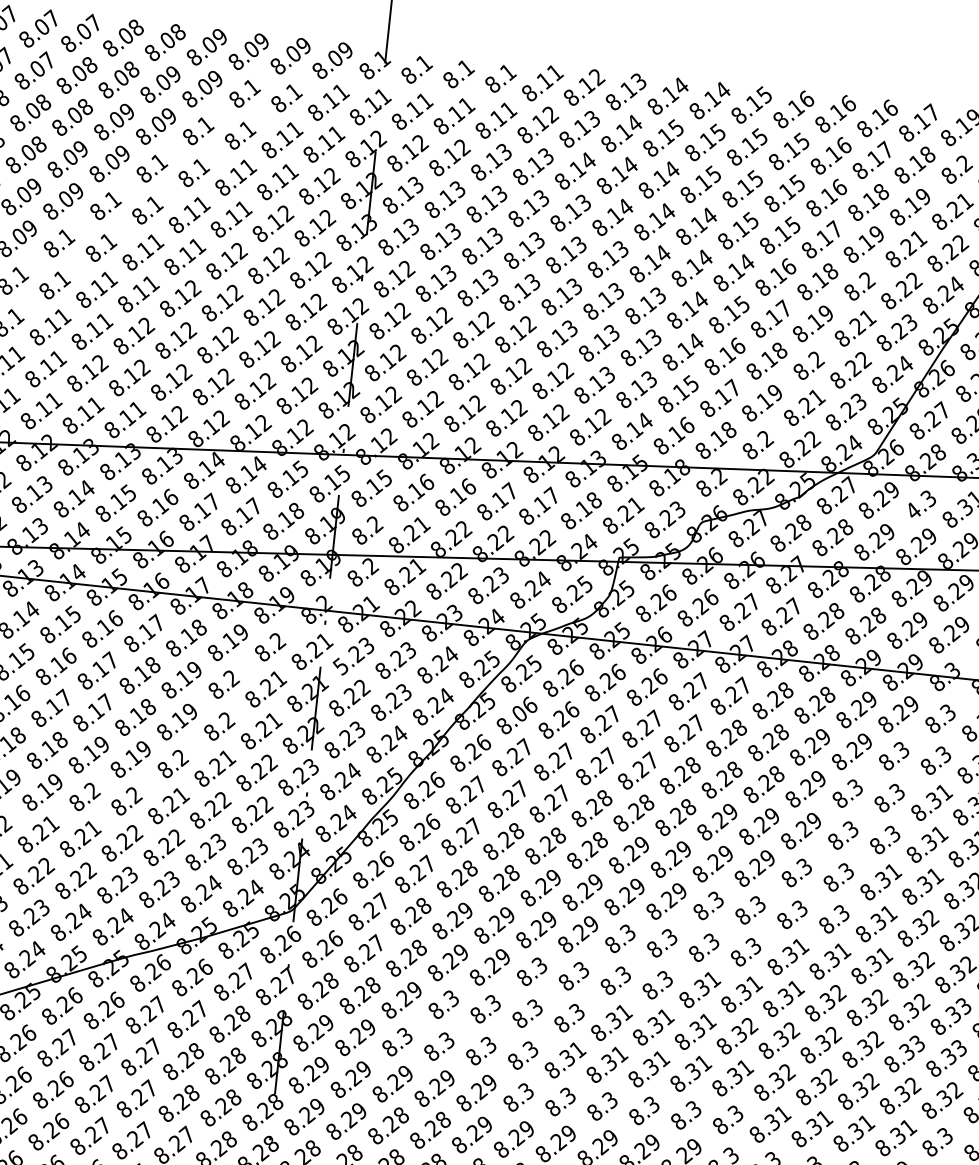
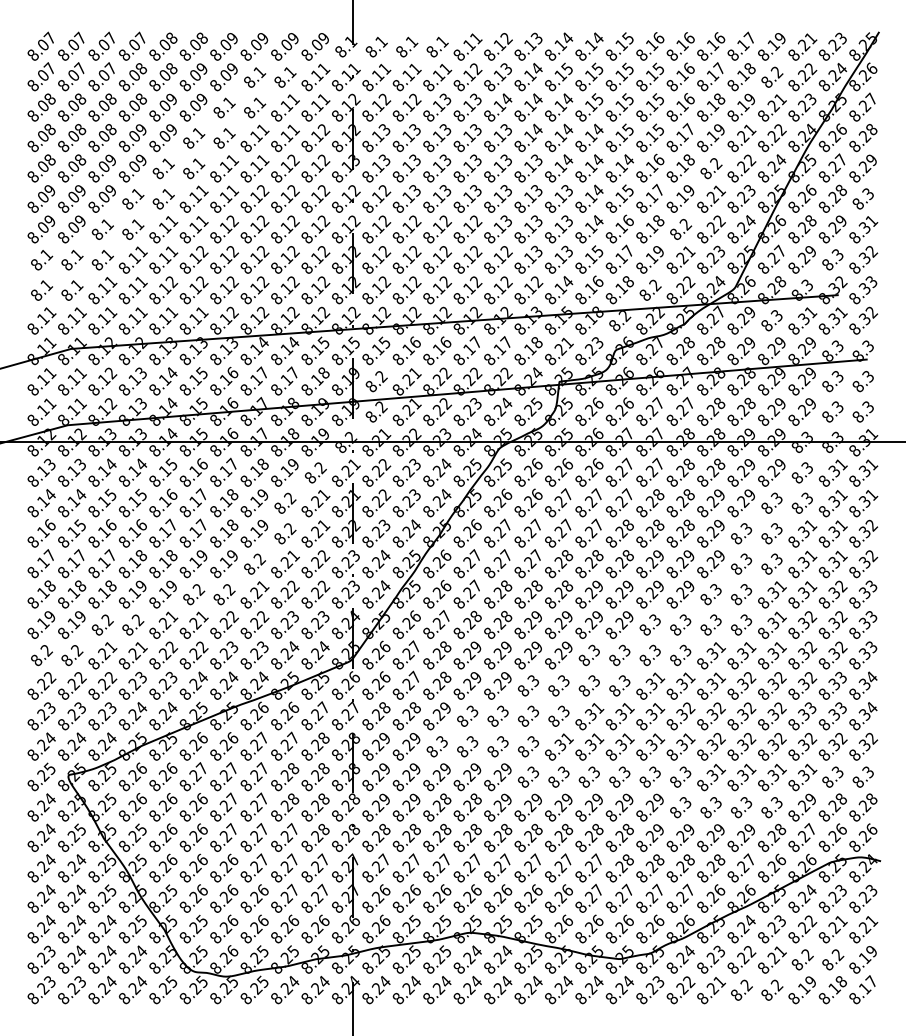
text: (912, 510) -> (766, 325), 4.3 -> 8.3
text: (354, 655) -> (376, 472), 5.23 -> 8.22
text: (519, 715) -> (499, 502), 8.06 -> 8.26

